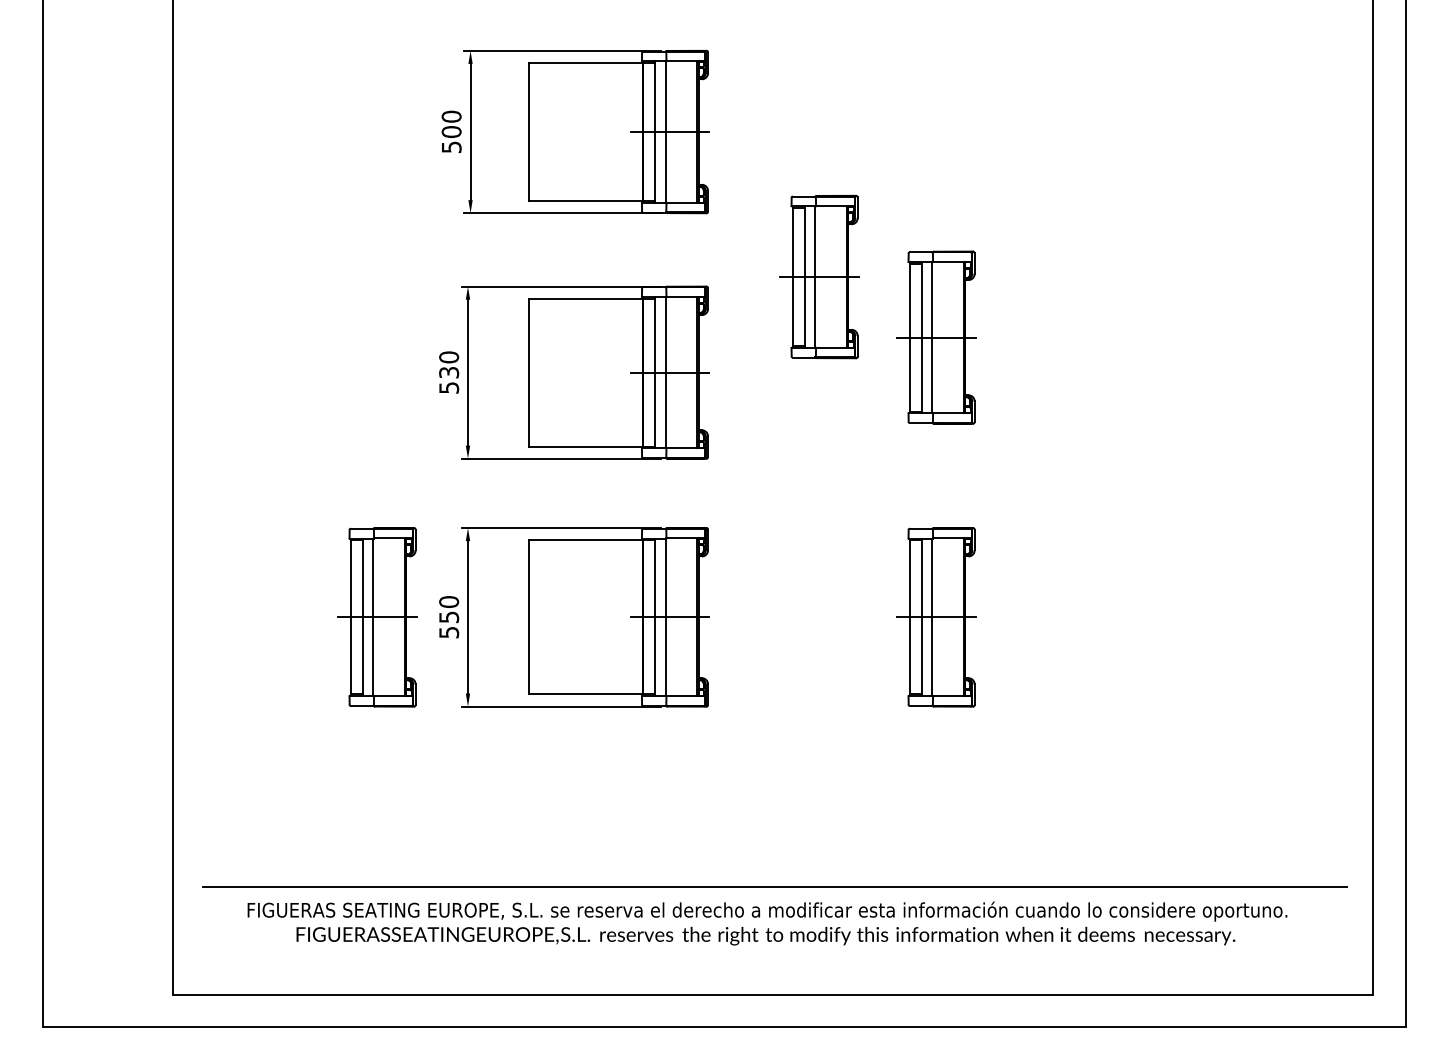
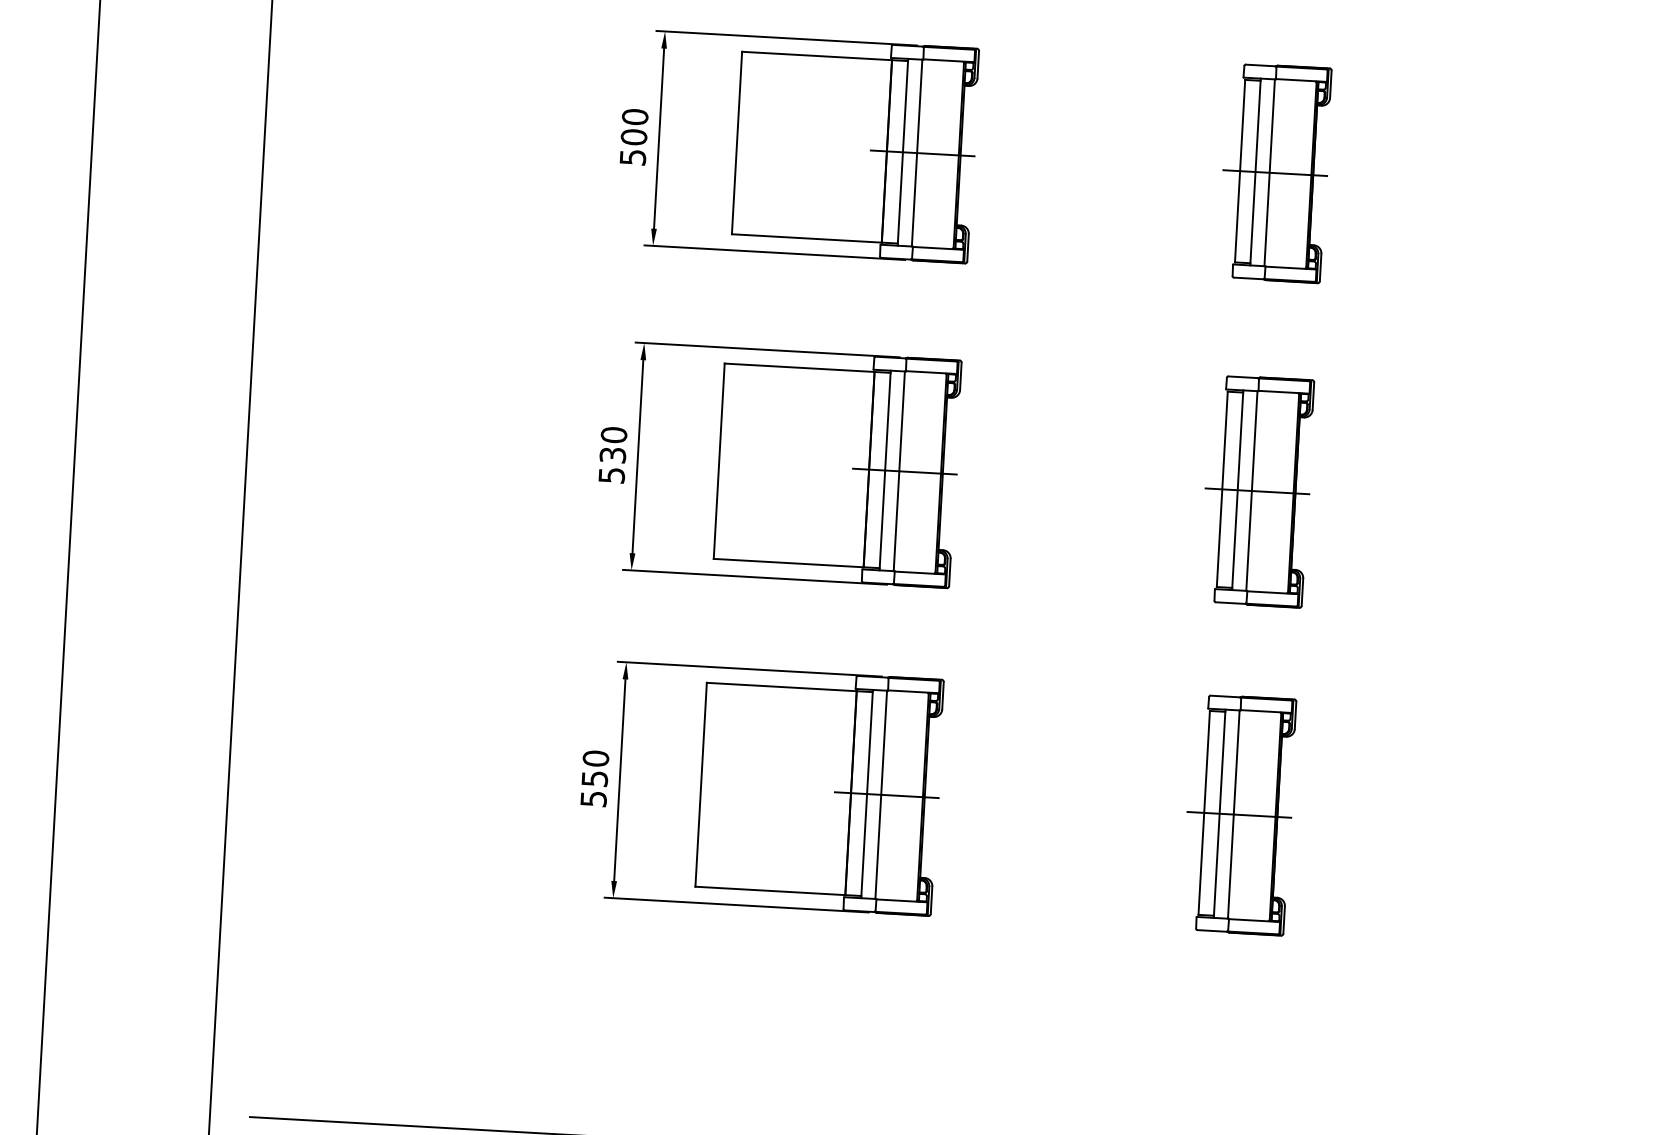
part: (819, 276) -> (1275, 172), moved
part: (936, 337) -> (1257, 491), moved
part: (377, 617) -> (500, 773), removed

